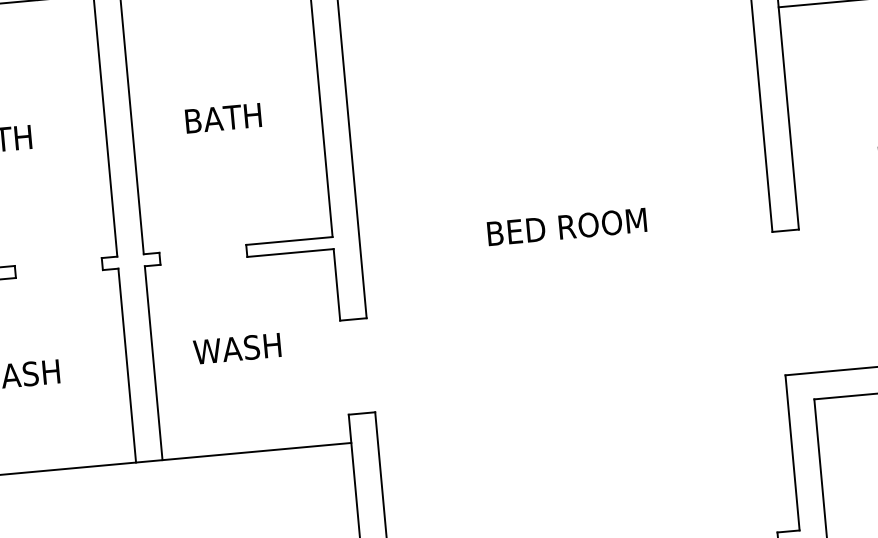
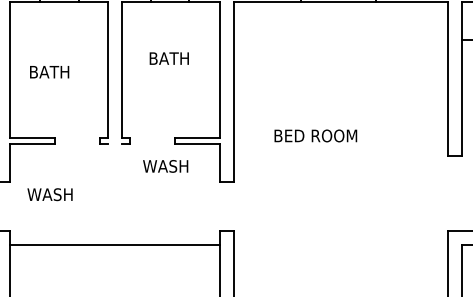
text: (221, 118) -> (168, 58), moved
text: (566, 226) -> (315, 135), moved
text: (237, 348) -> (165, 166), moved
line: (153, 362) -> (121, 194), removed
line: (126, 364) -> (107, 194), removed

